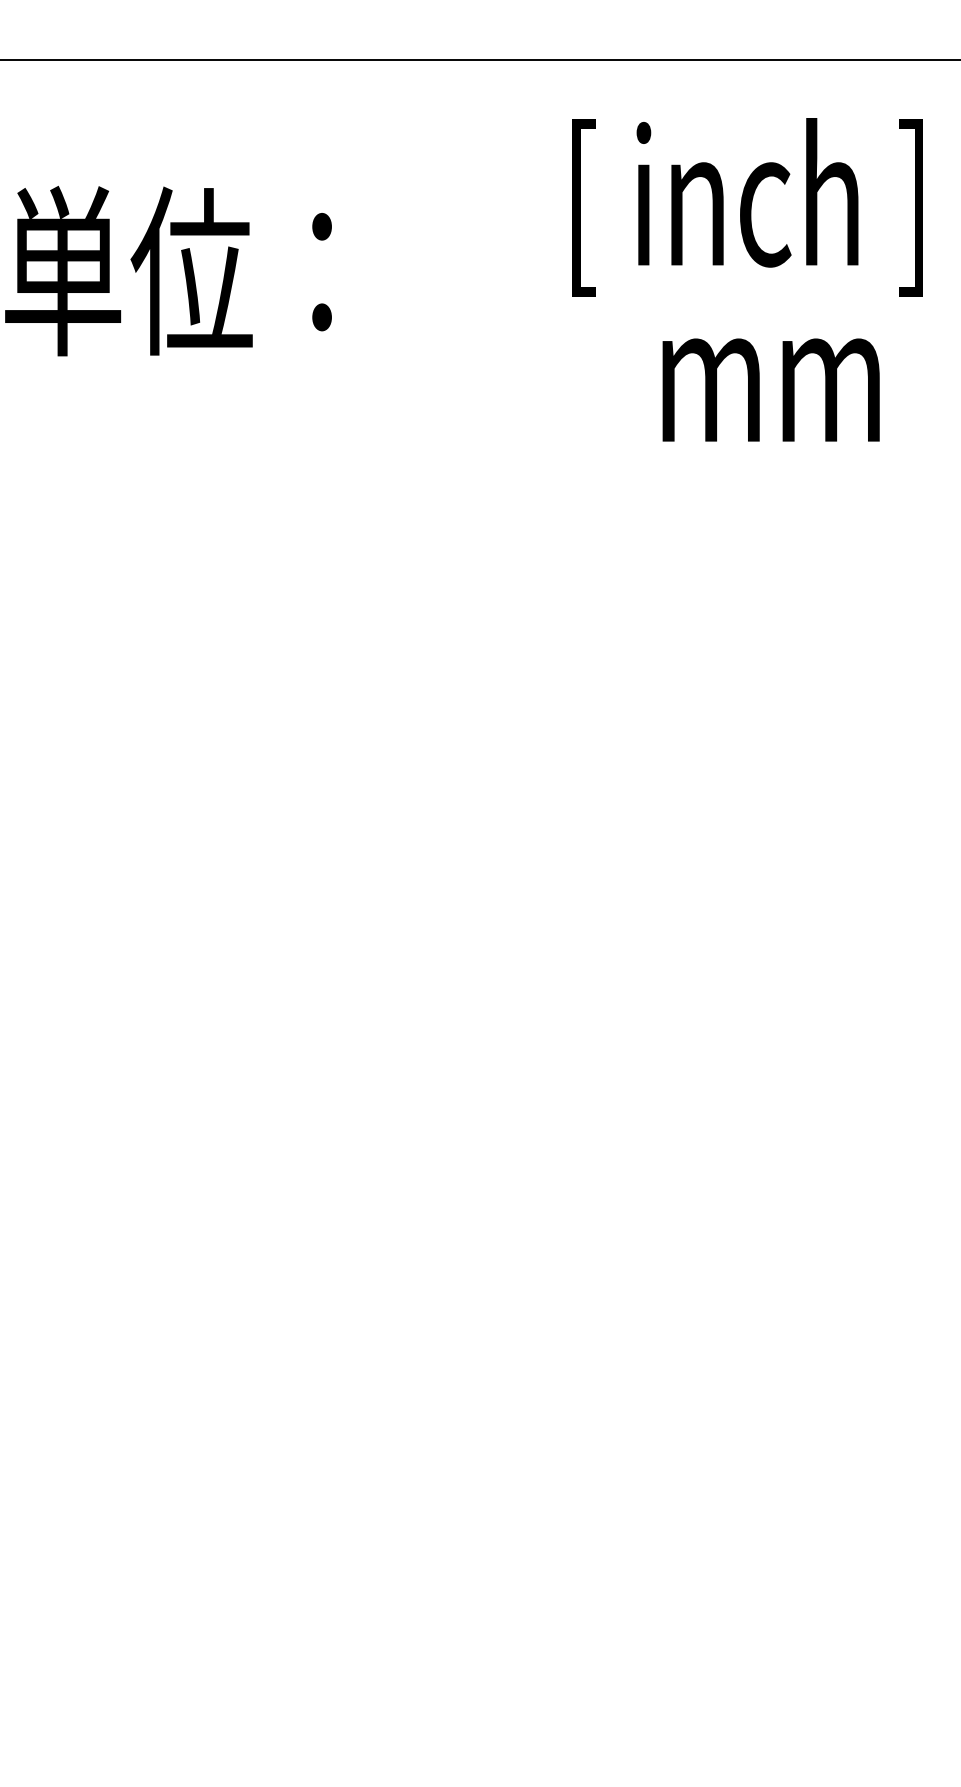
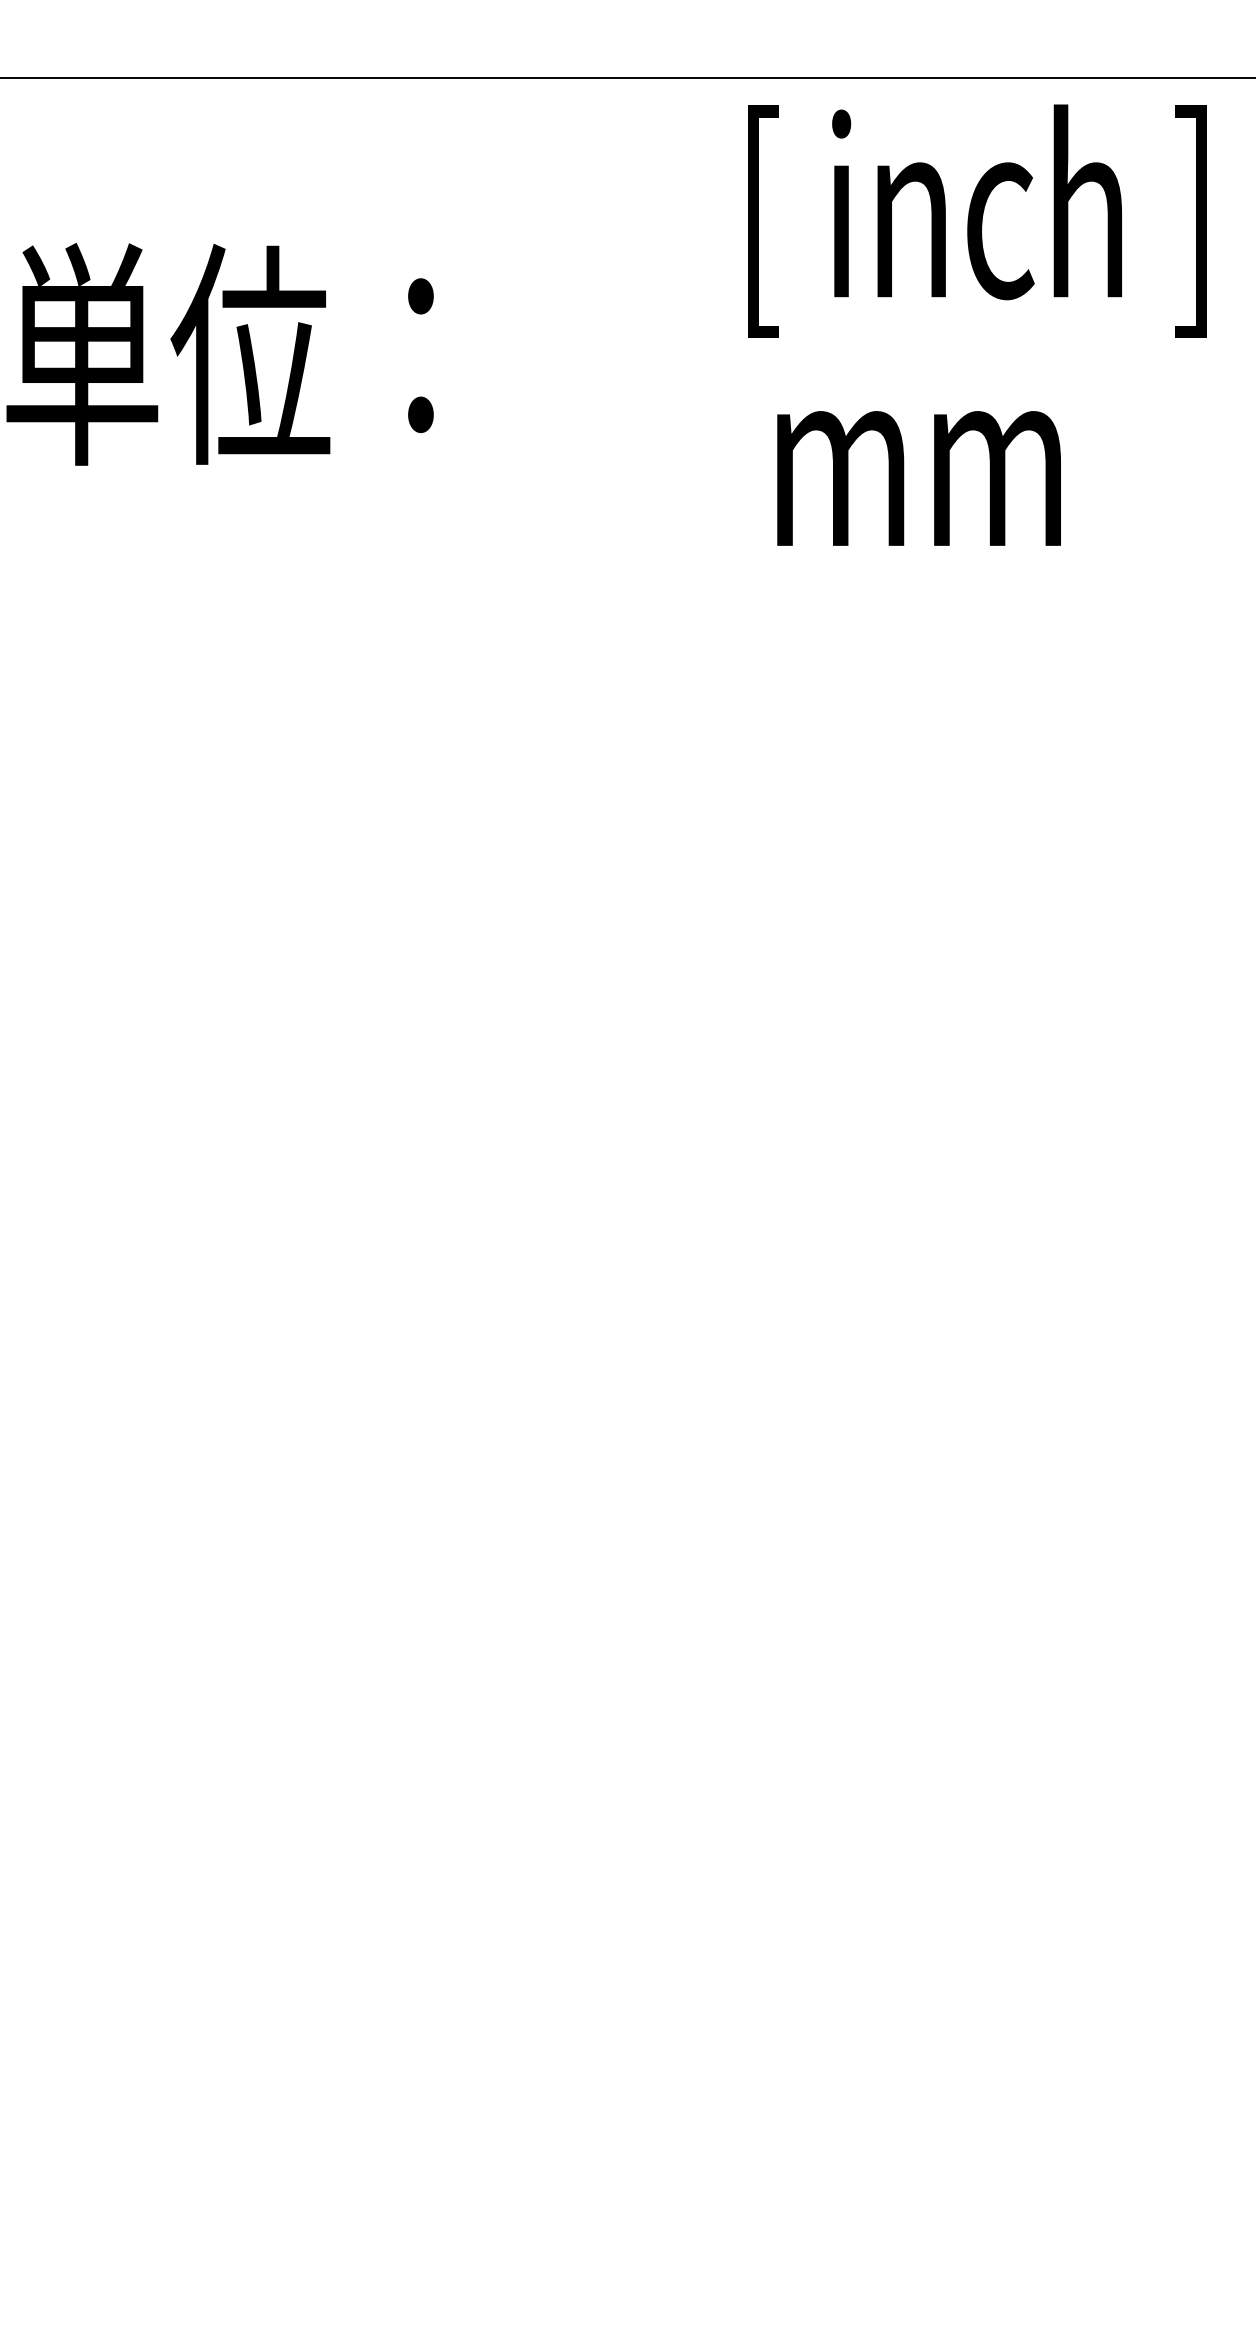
text: (747, 207) -> (977, 221), moved
text: (770, 389) -> (918, 477), moved

